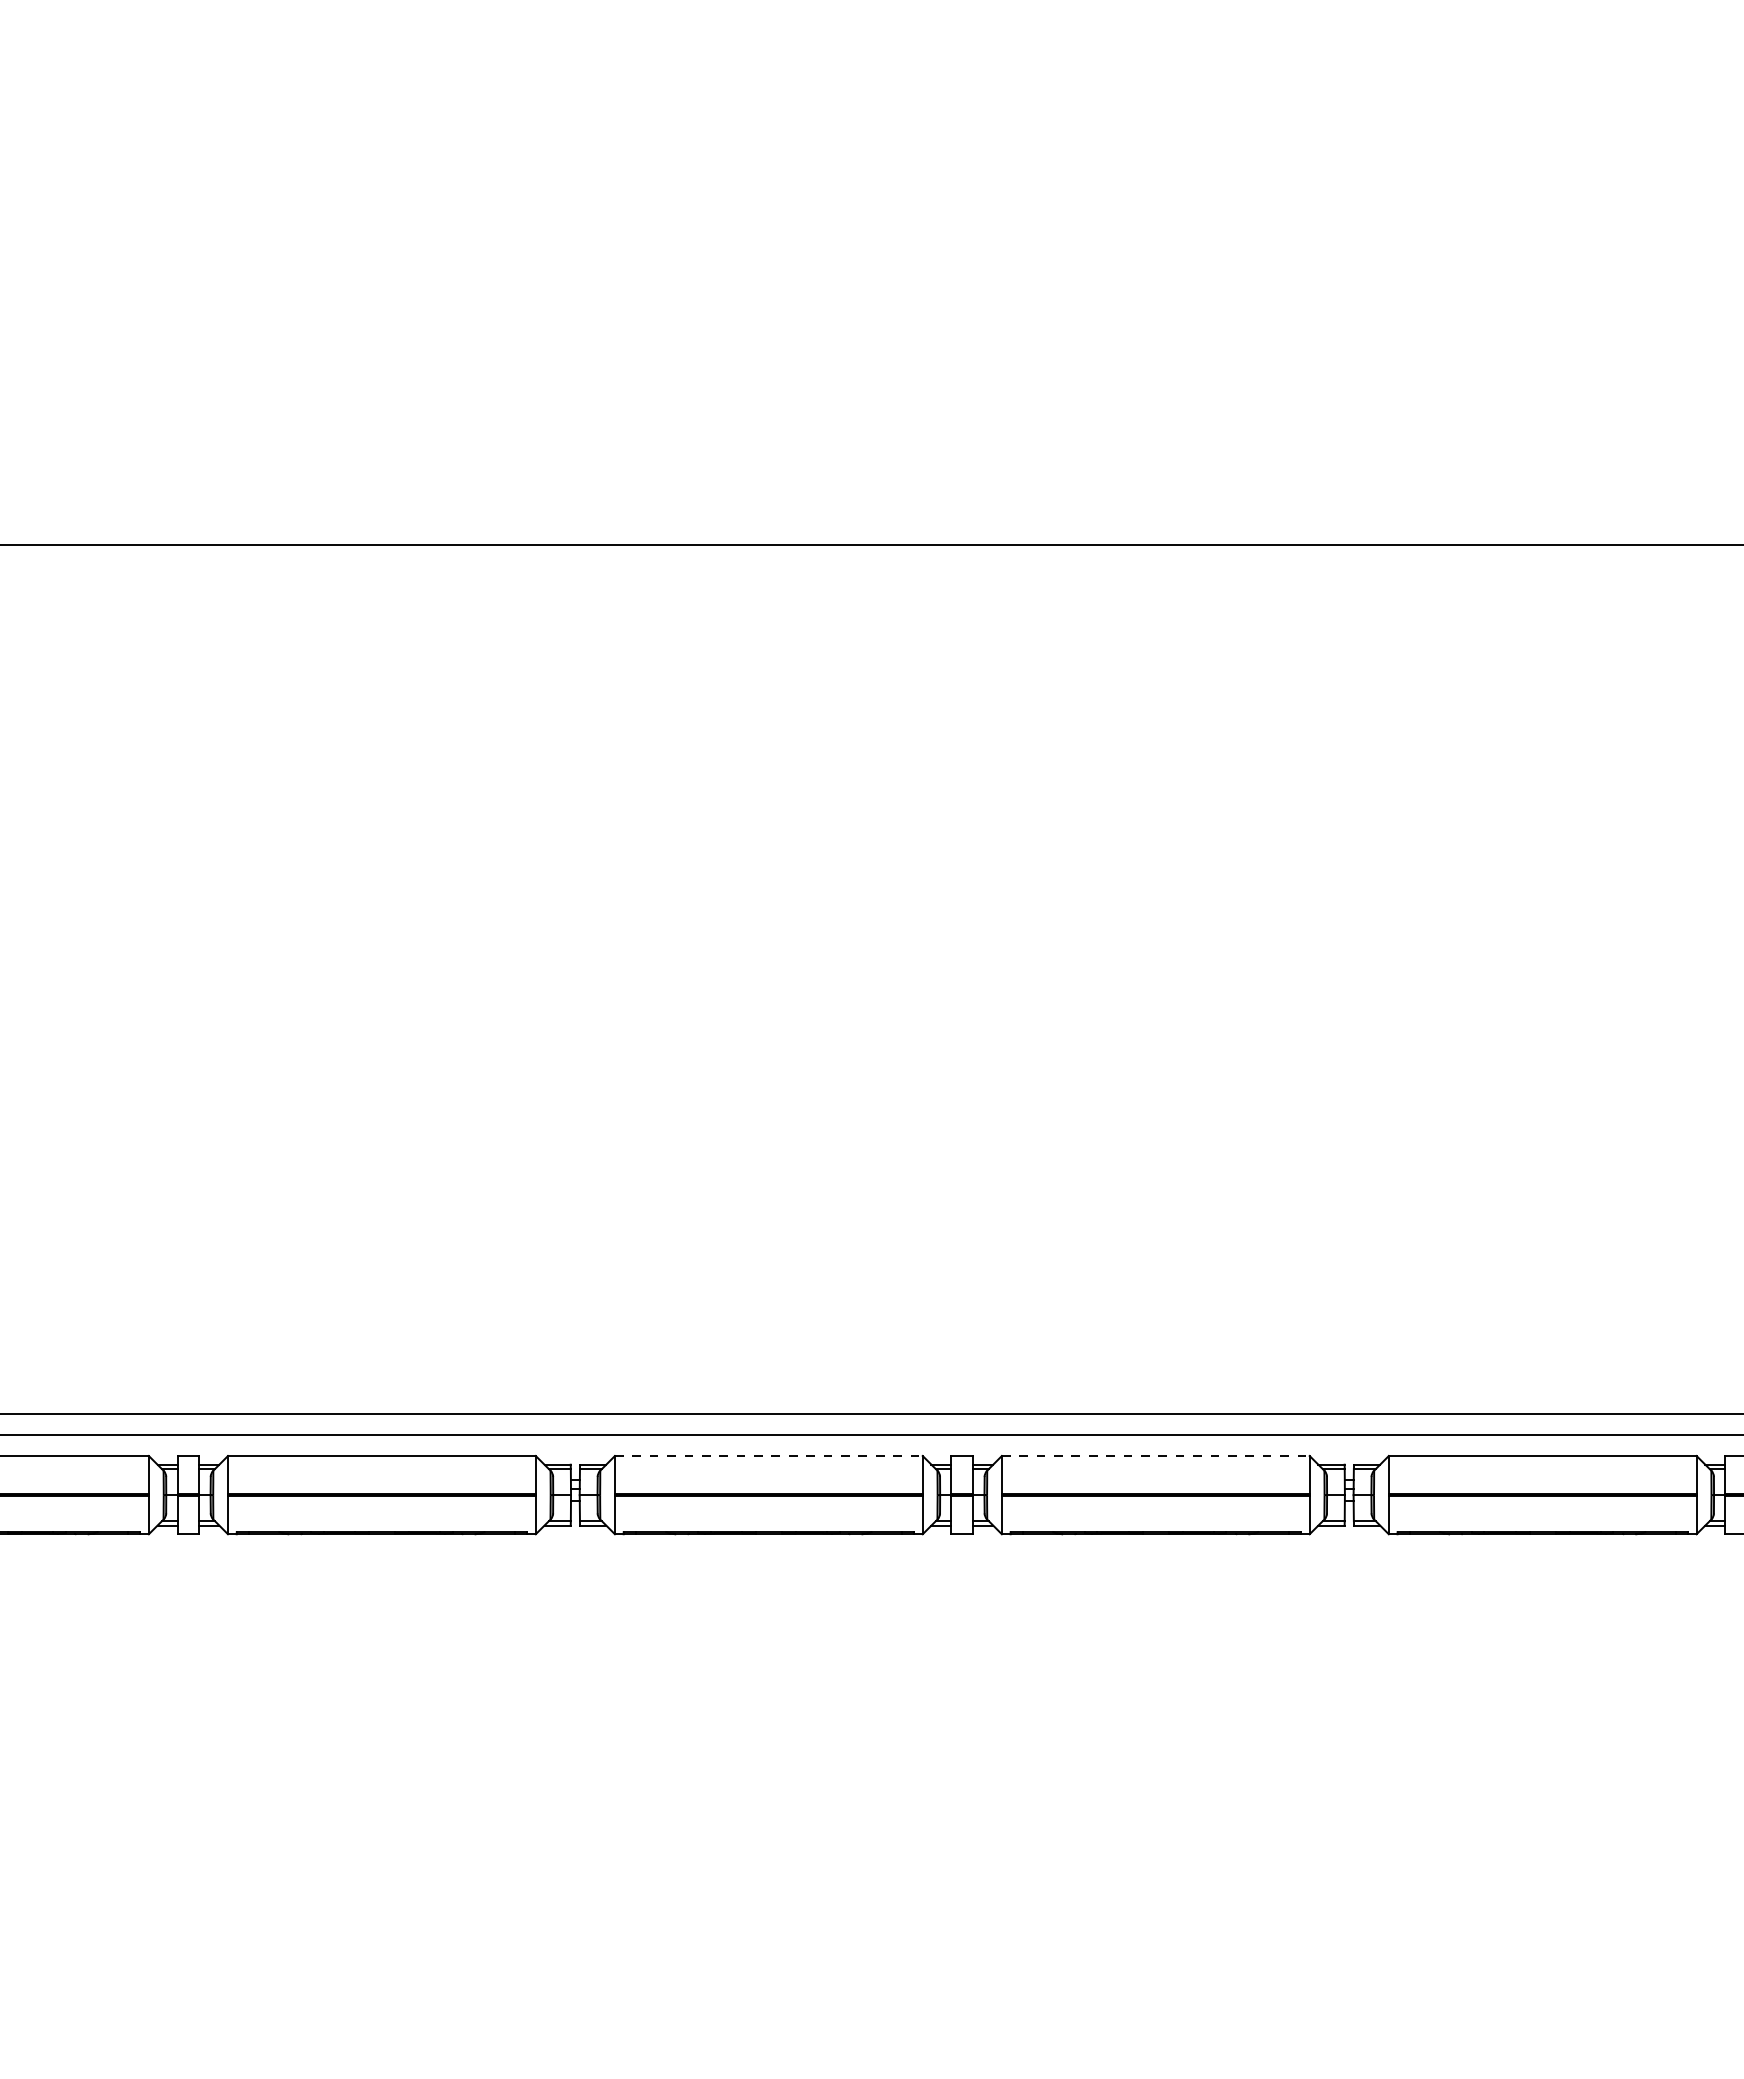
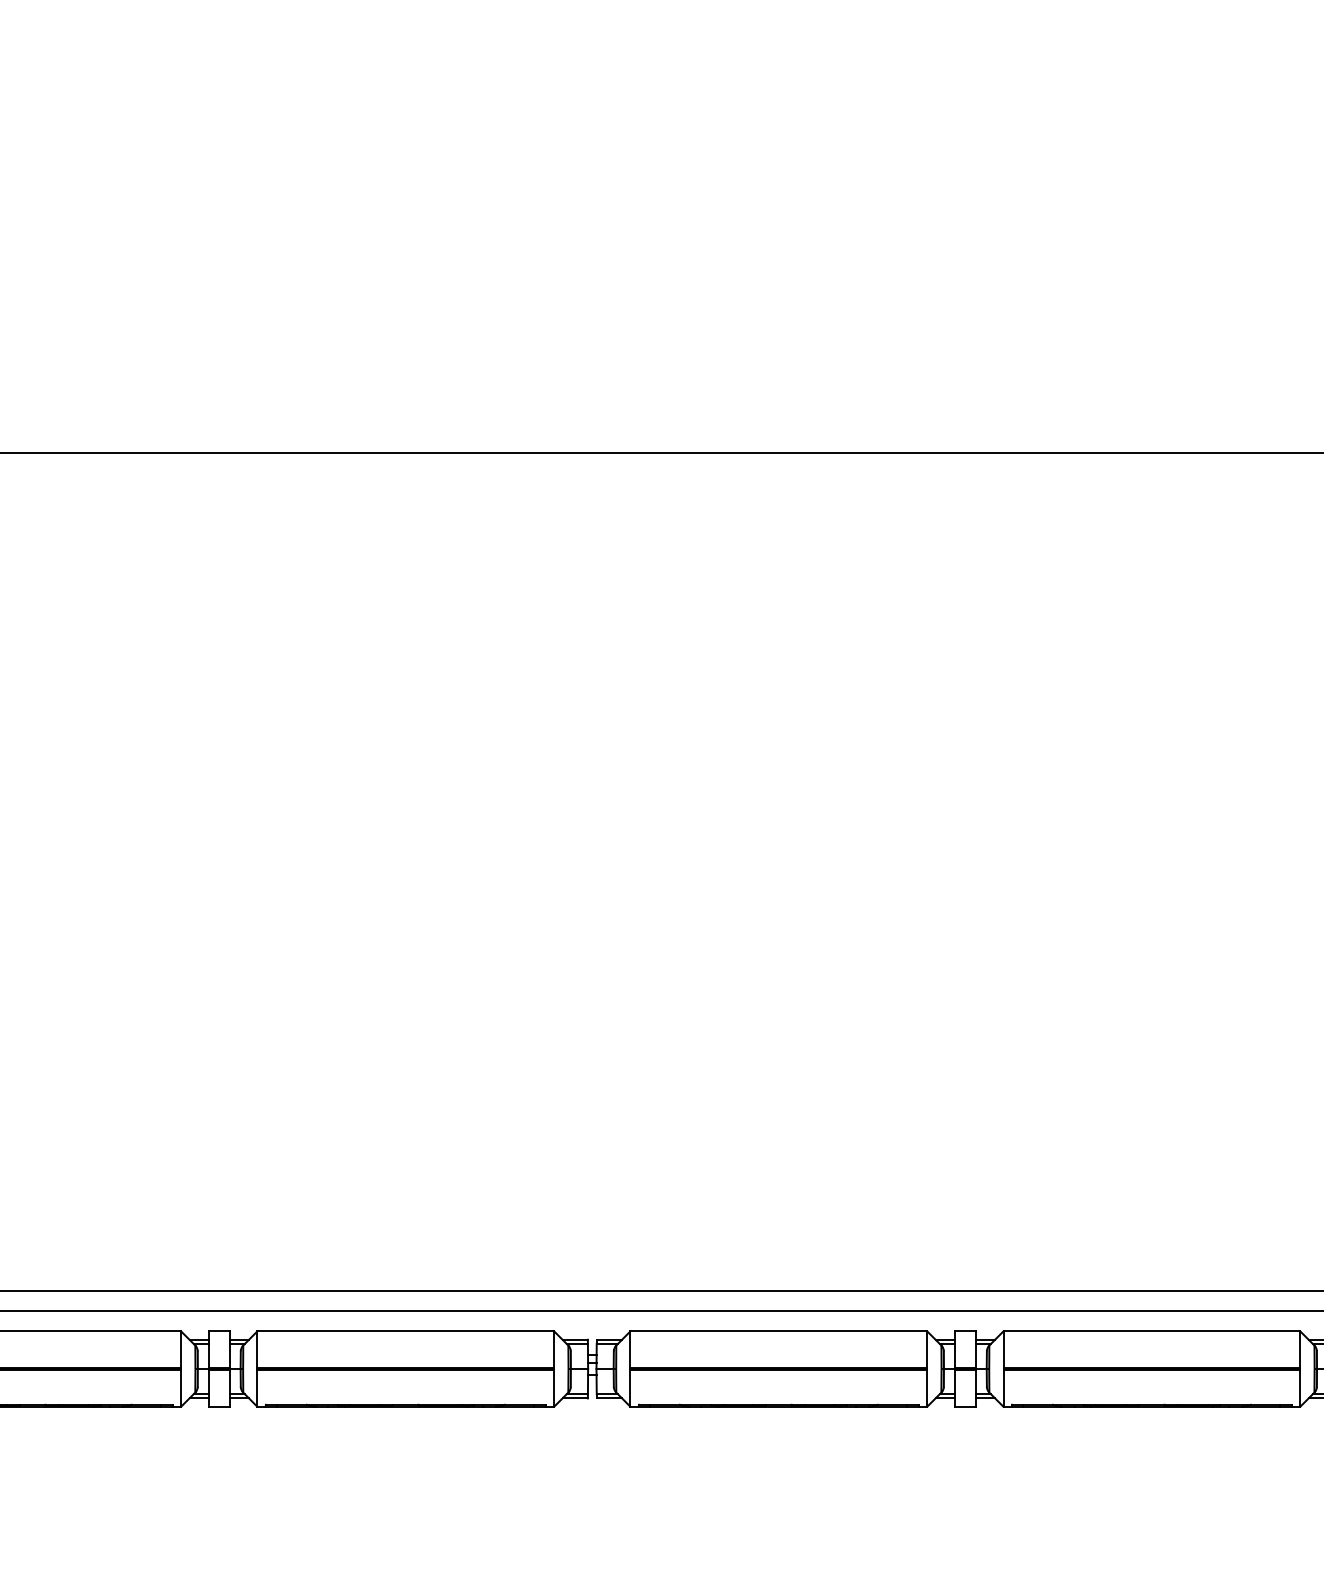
line: (768, 1456) -> (778, 1331), dashed -> solid
line: (1155, 1456) -> (1151, 1331), dashed -> solid

